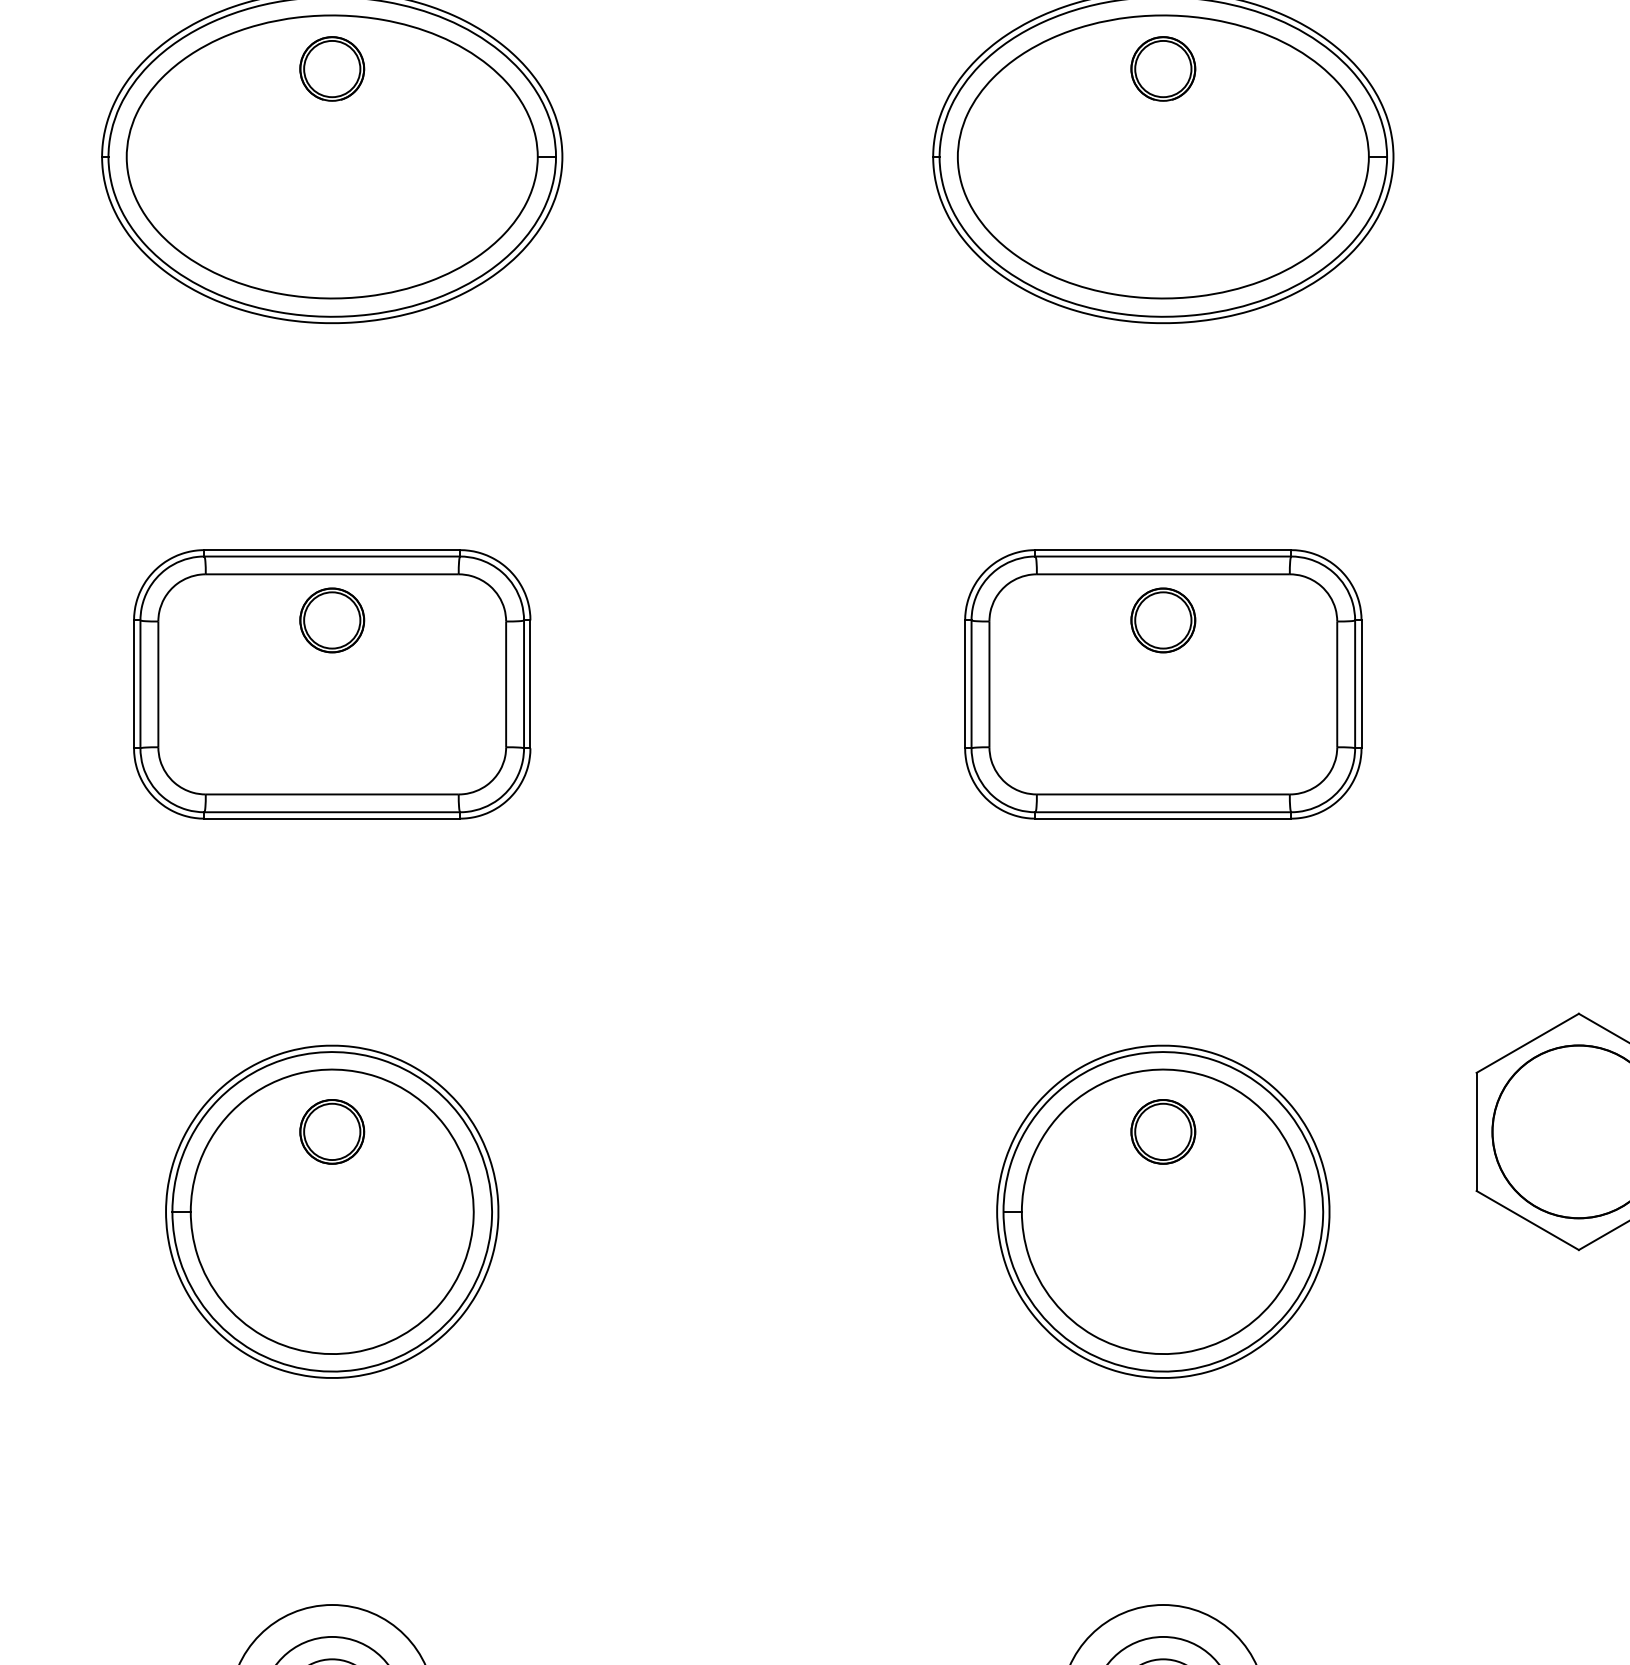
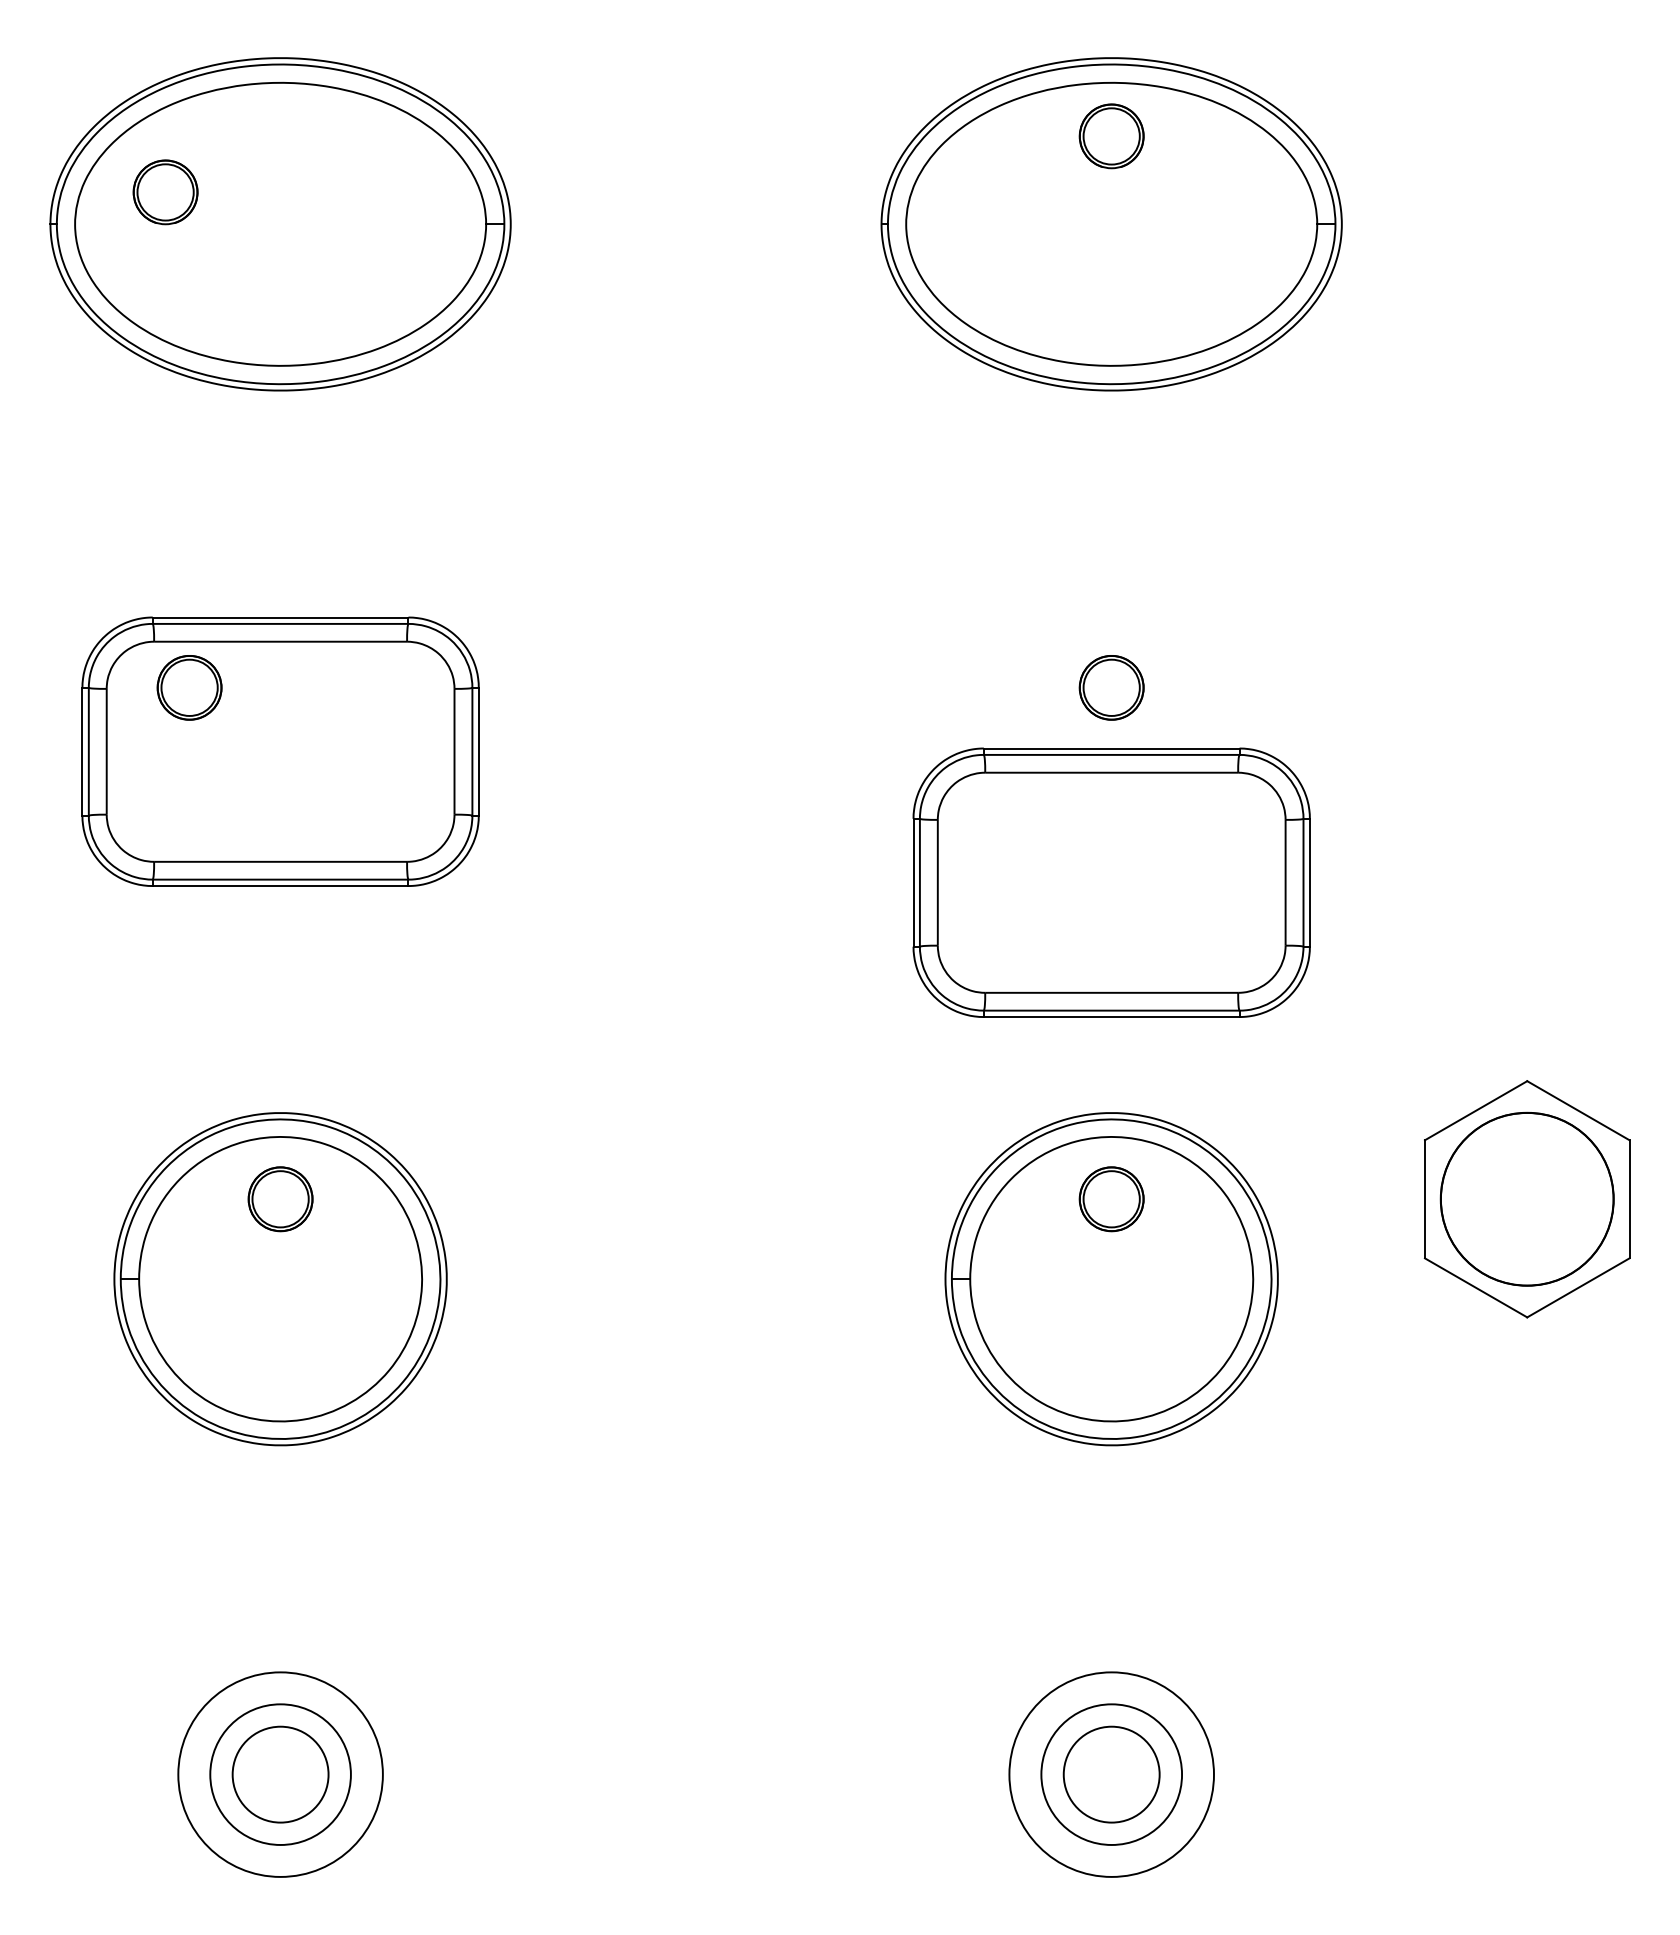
part: (332, 69) -> (165, 192), moved
part: (332, 620) -> (189, 687), moved
part: (1163, 684) -> (1111, 882), moved

